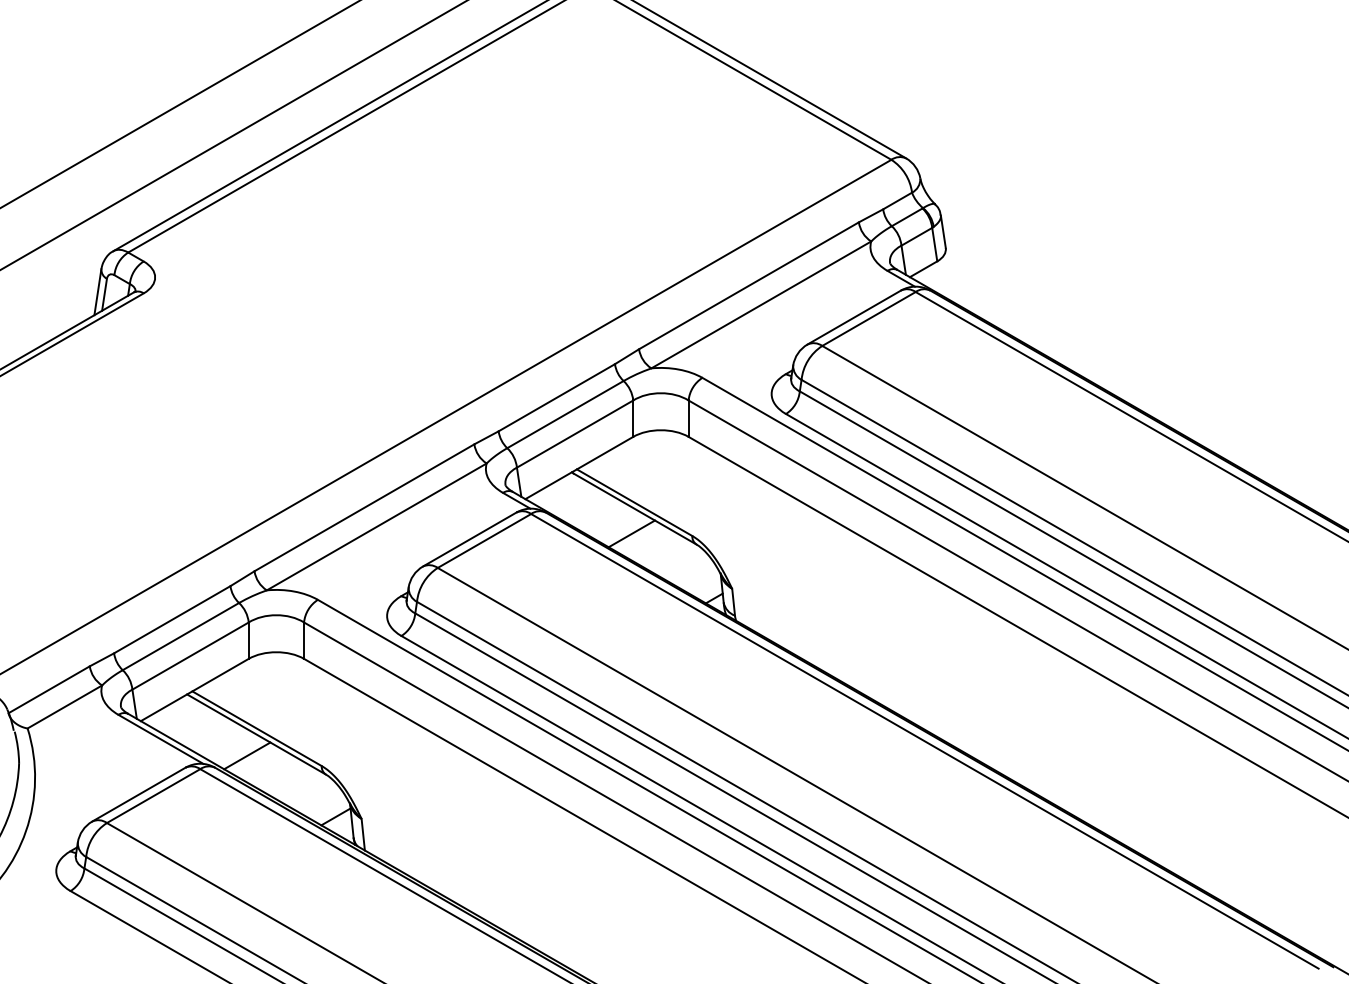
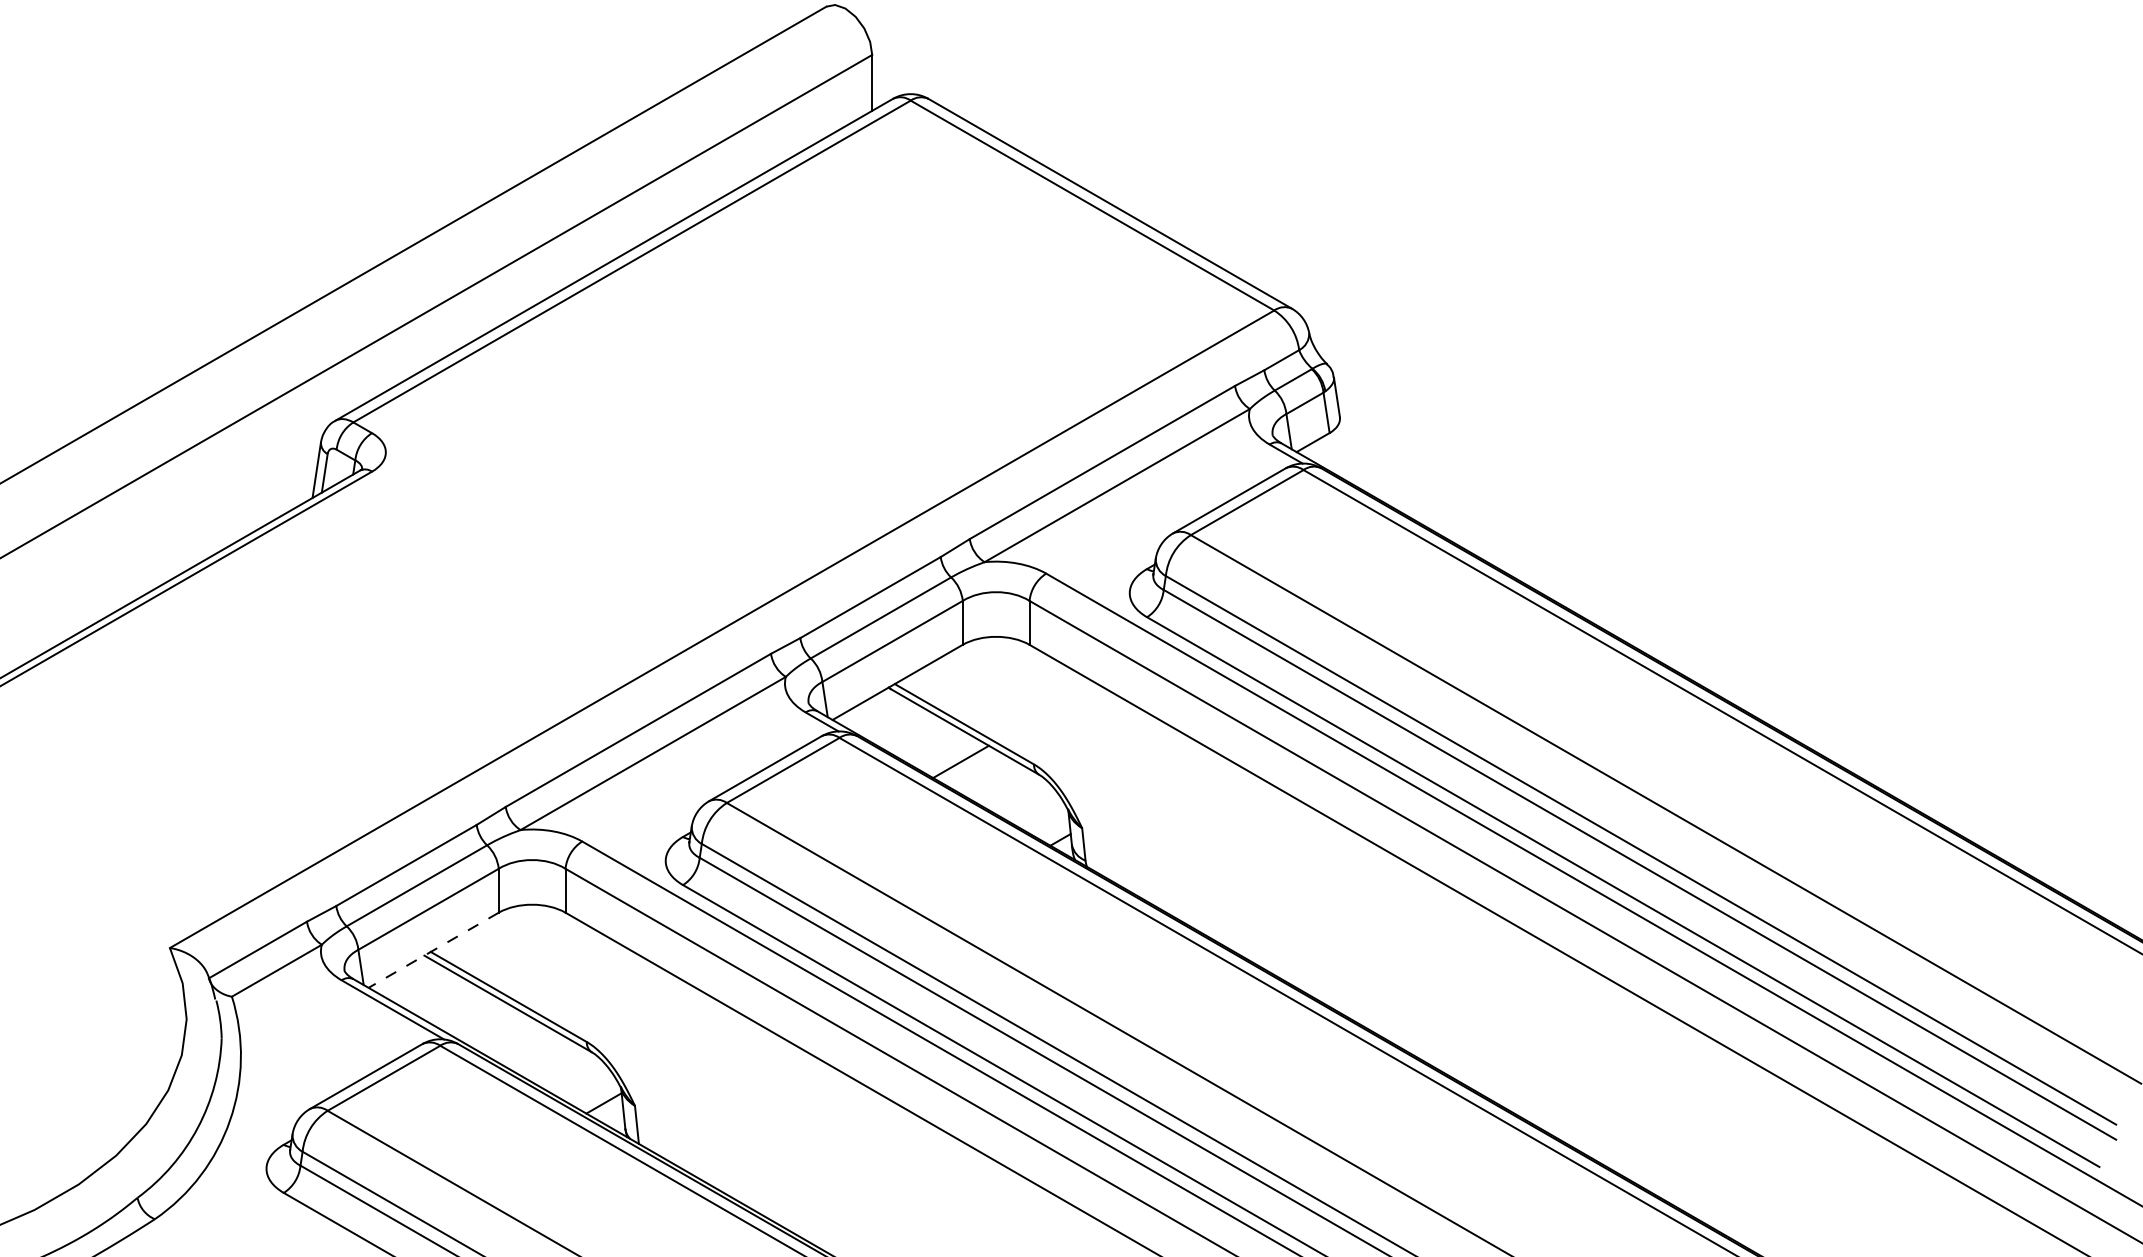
line: (194, 690) -> (433, 950), solid -> dashed
line: (246, 755) -> (496, 1029), removed

